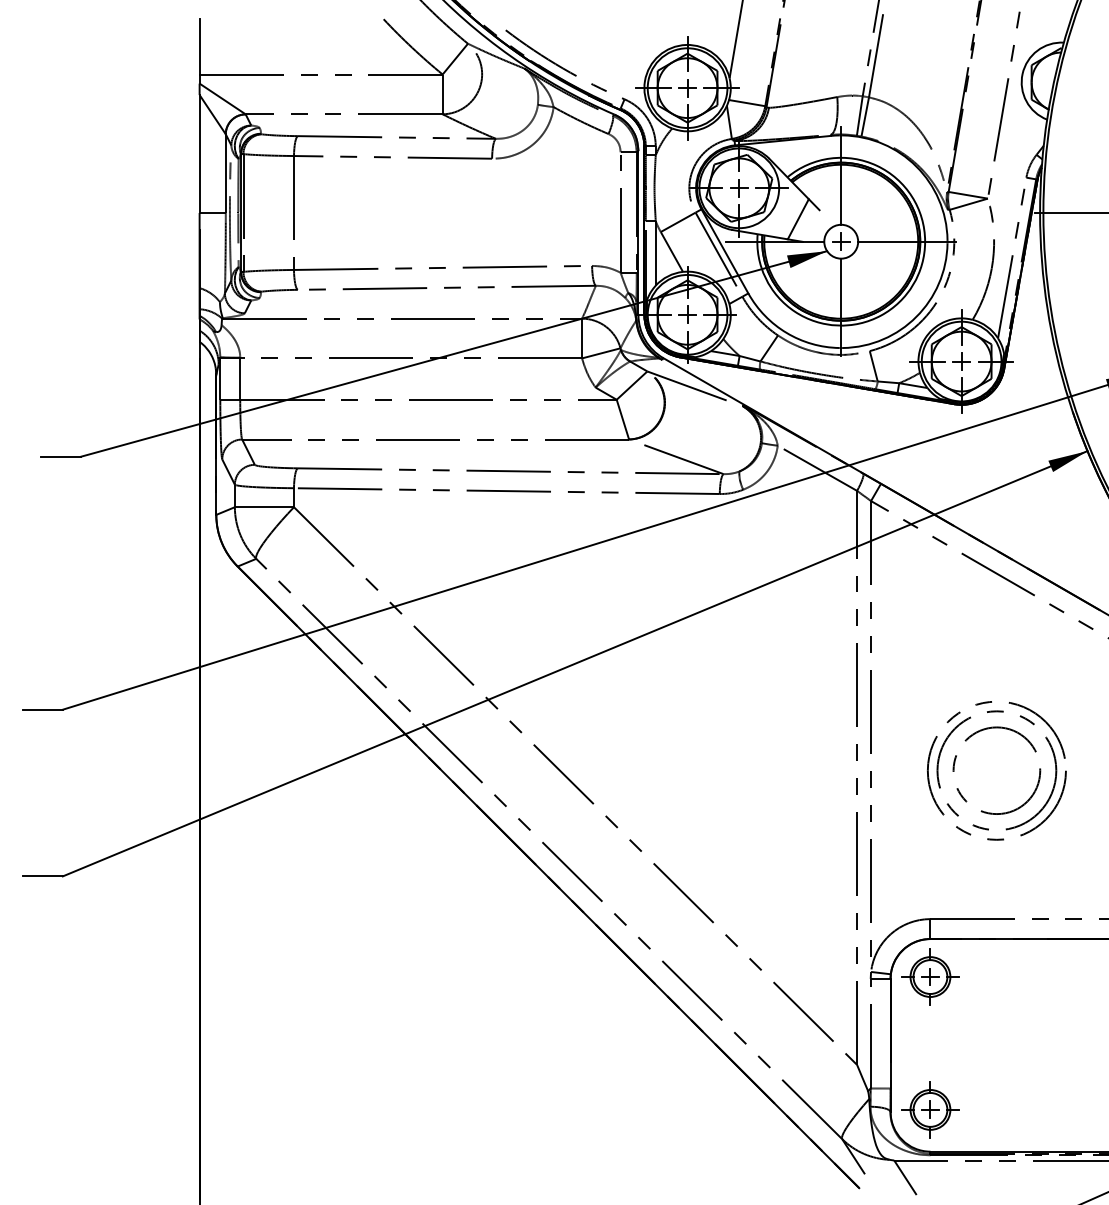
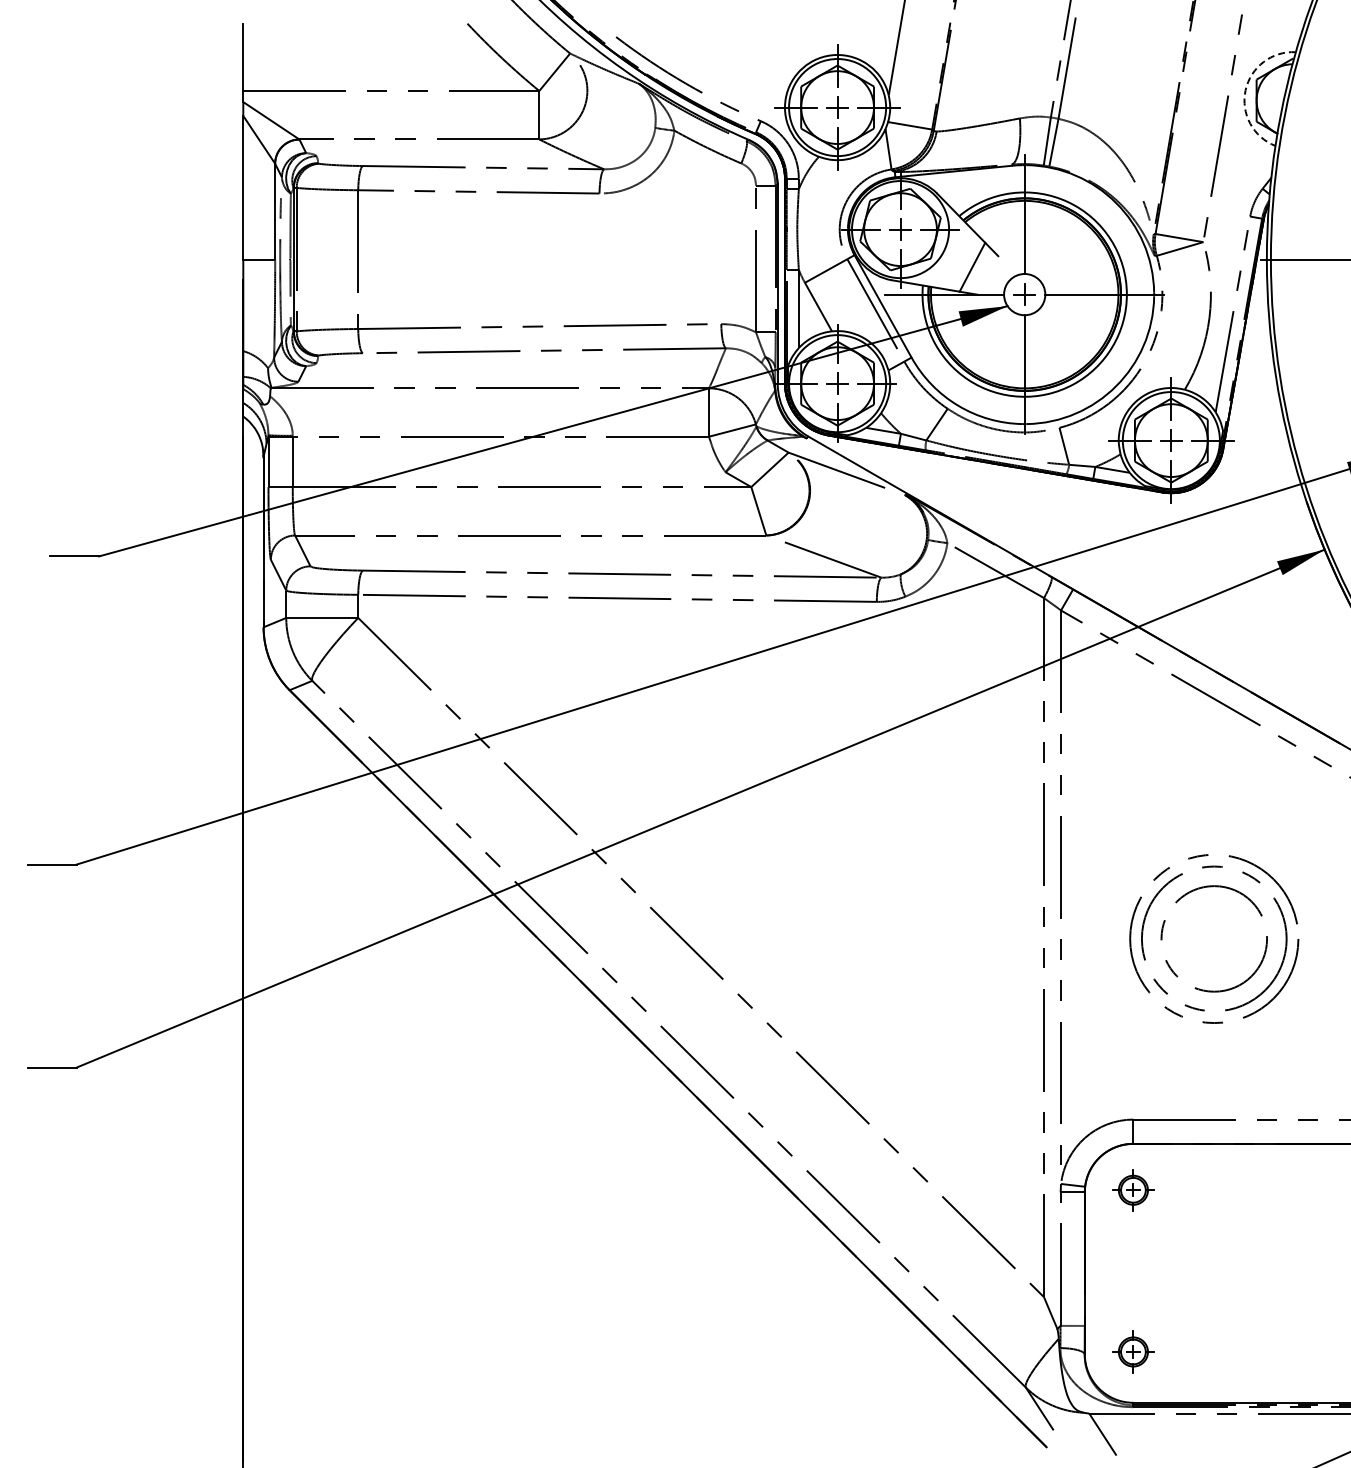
arc: (1022, 74) -> (1245, 90), solid -> dashed
part: (930, 977) -> (1133, 1190), size x0.6
part: (930, 1109) -> (1133, 1351), size x0.6

